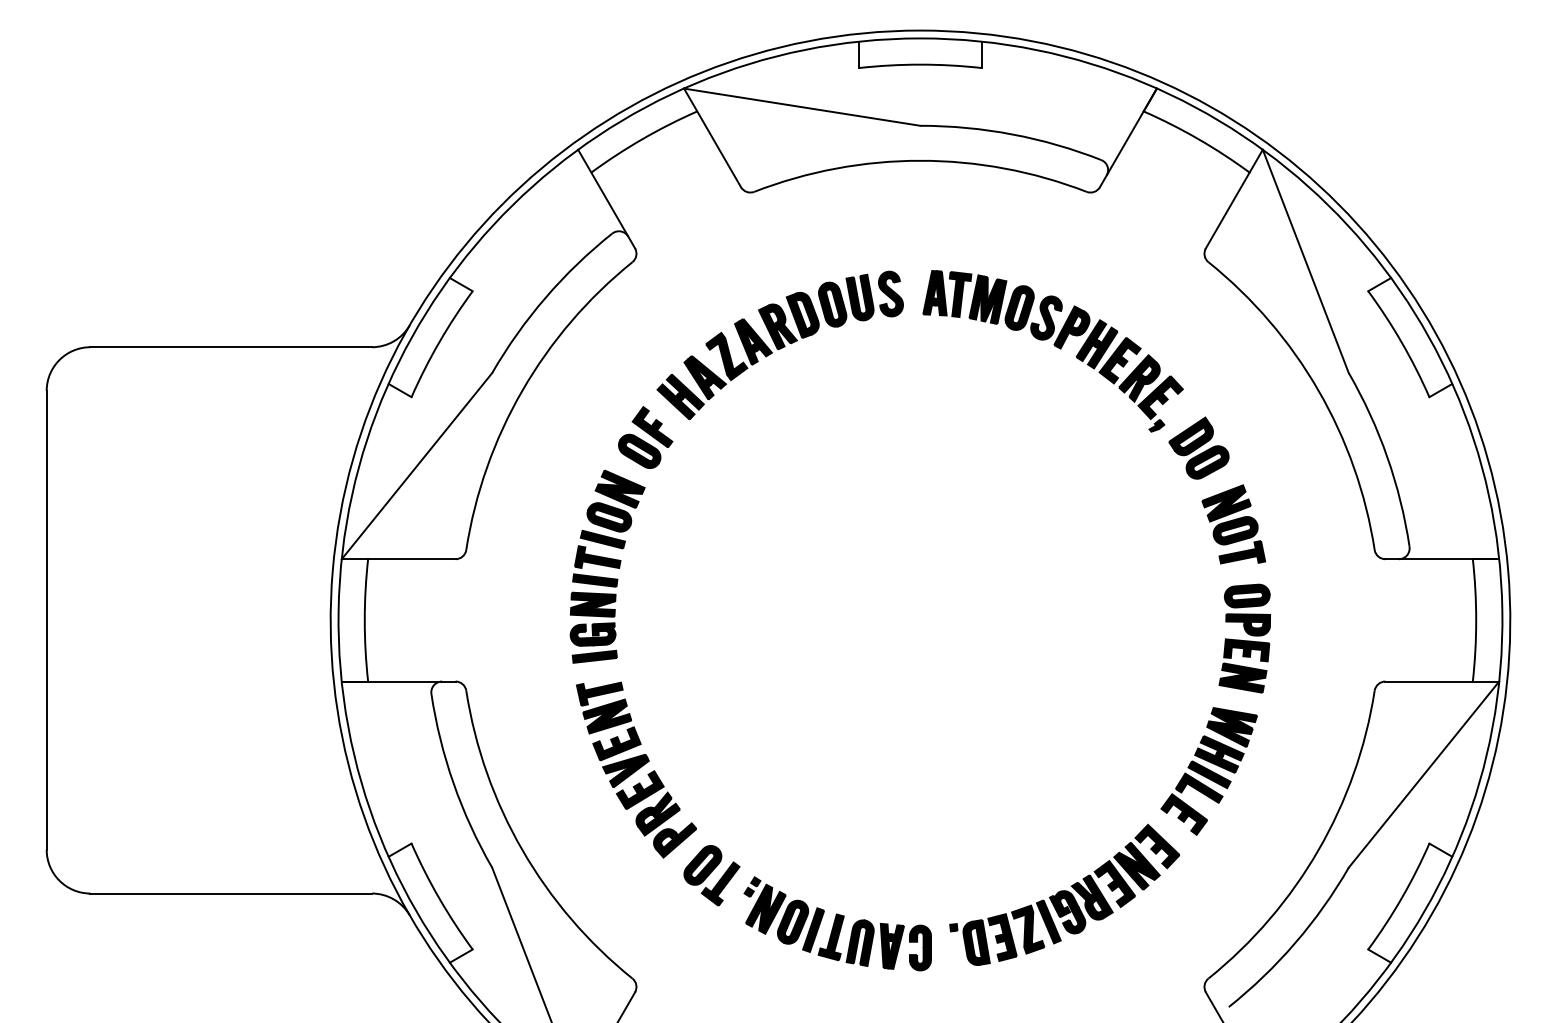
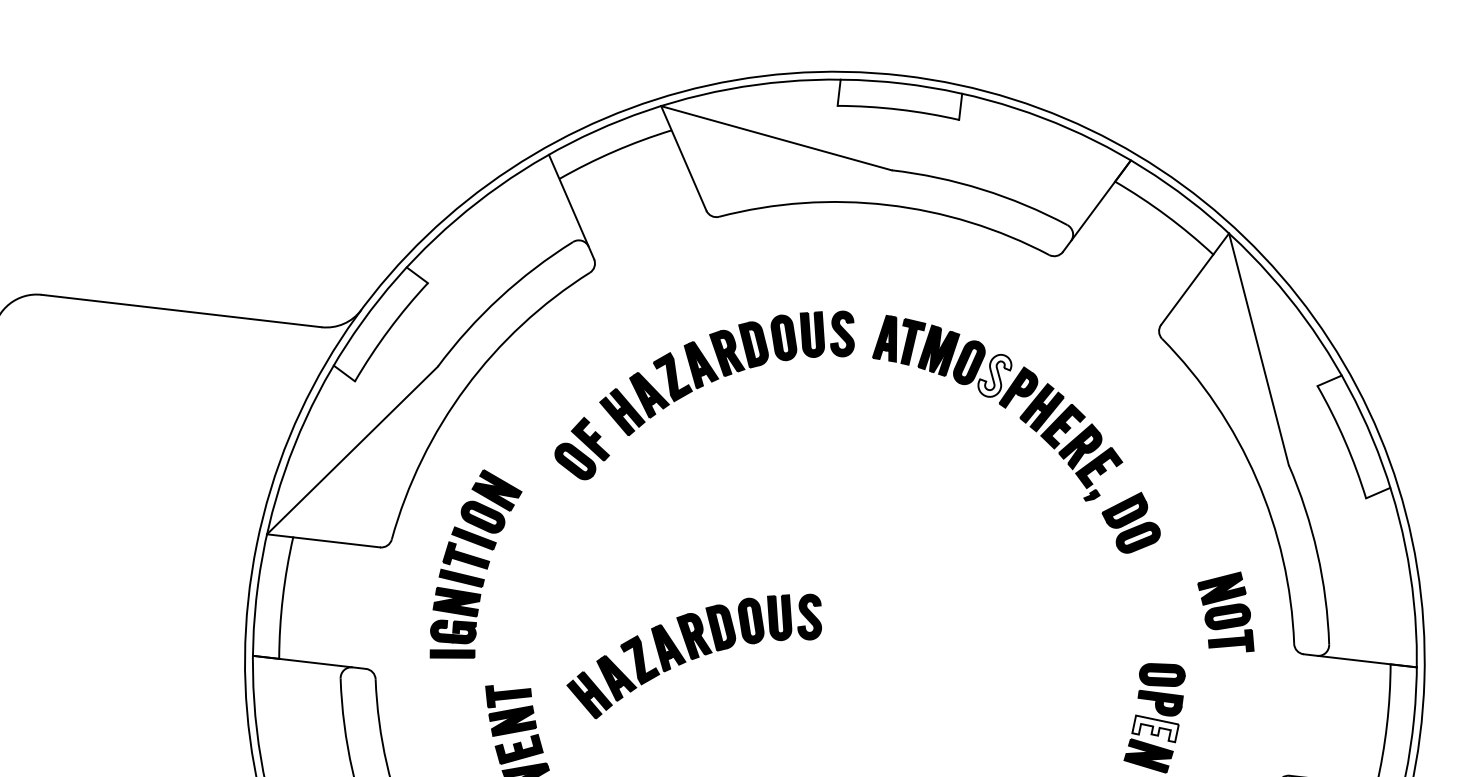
fill: (1046, 317) -> (994, 375), removed
part: (1233, 524) -> (1226, 610), moved
part: (607, 566) -> (475, 565), moved
part: (779, 629) -> (693, 654), added
fill: (1246, 650) -> (1155, 728), removed

